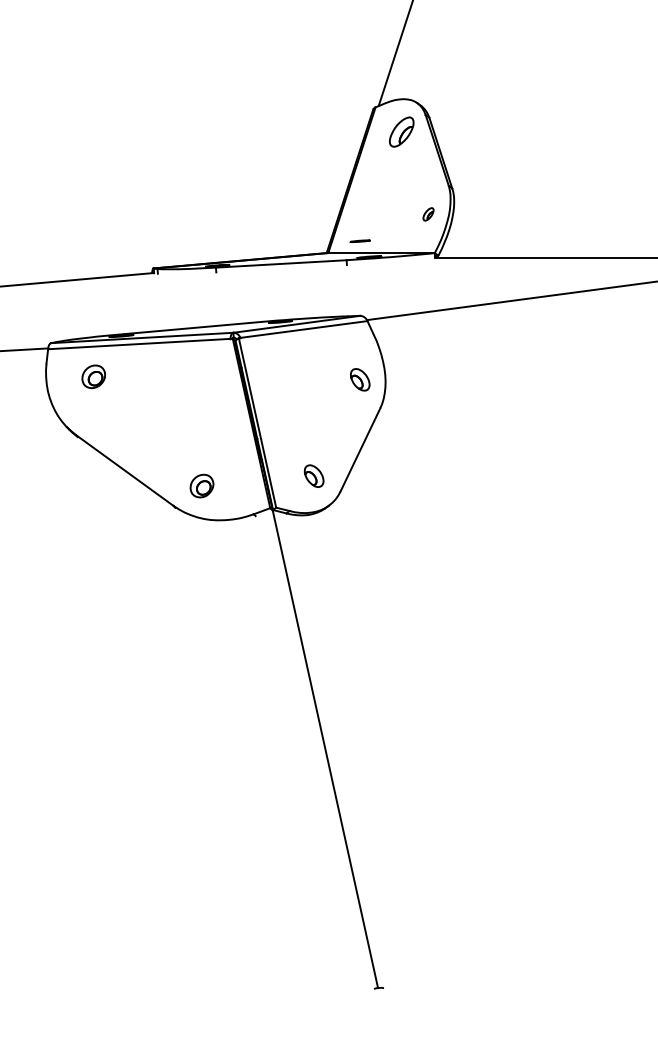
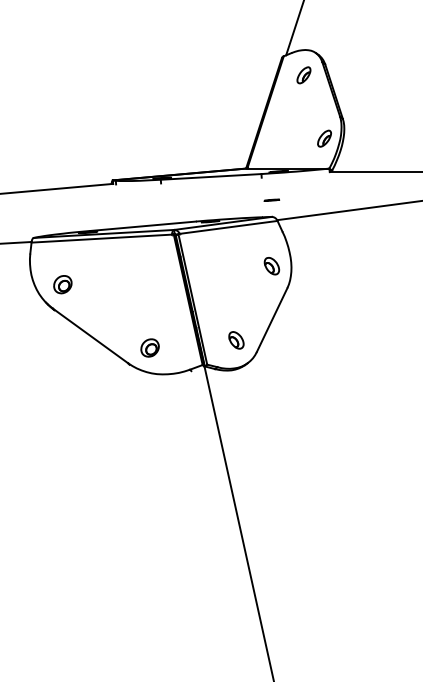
part: (401, 131) -> (303, 74), size x0.71
part: (428, 214) -> (324, 138), size x1.67
line: (359, 240) -> (271, 199), moved
part: (93, 376) -> (62, 284), moved

